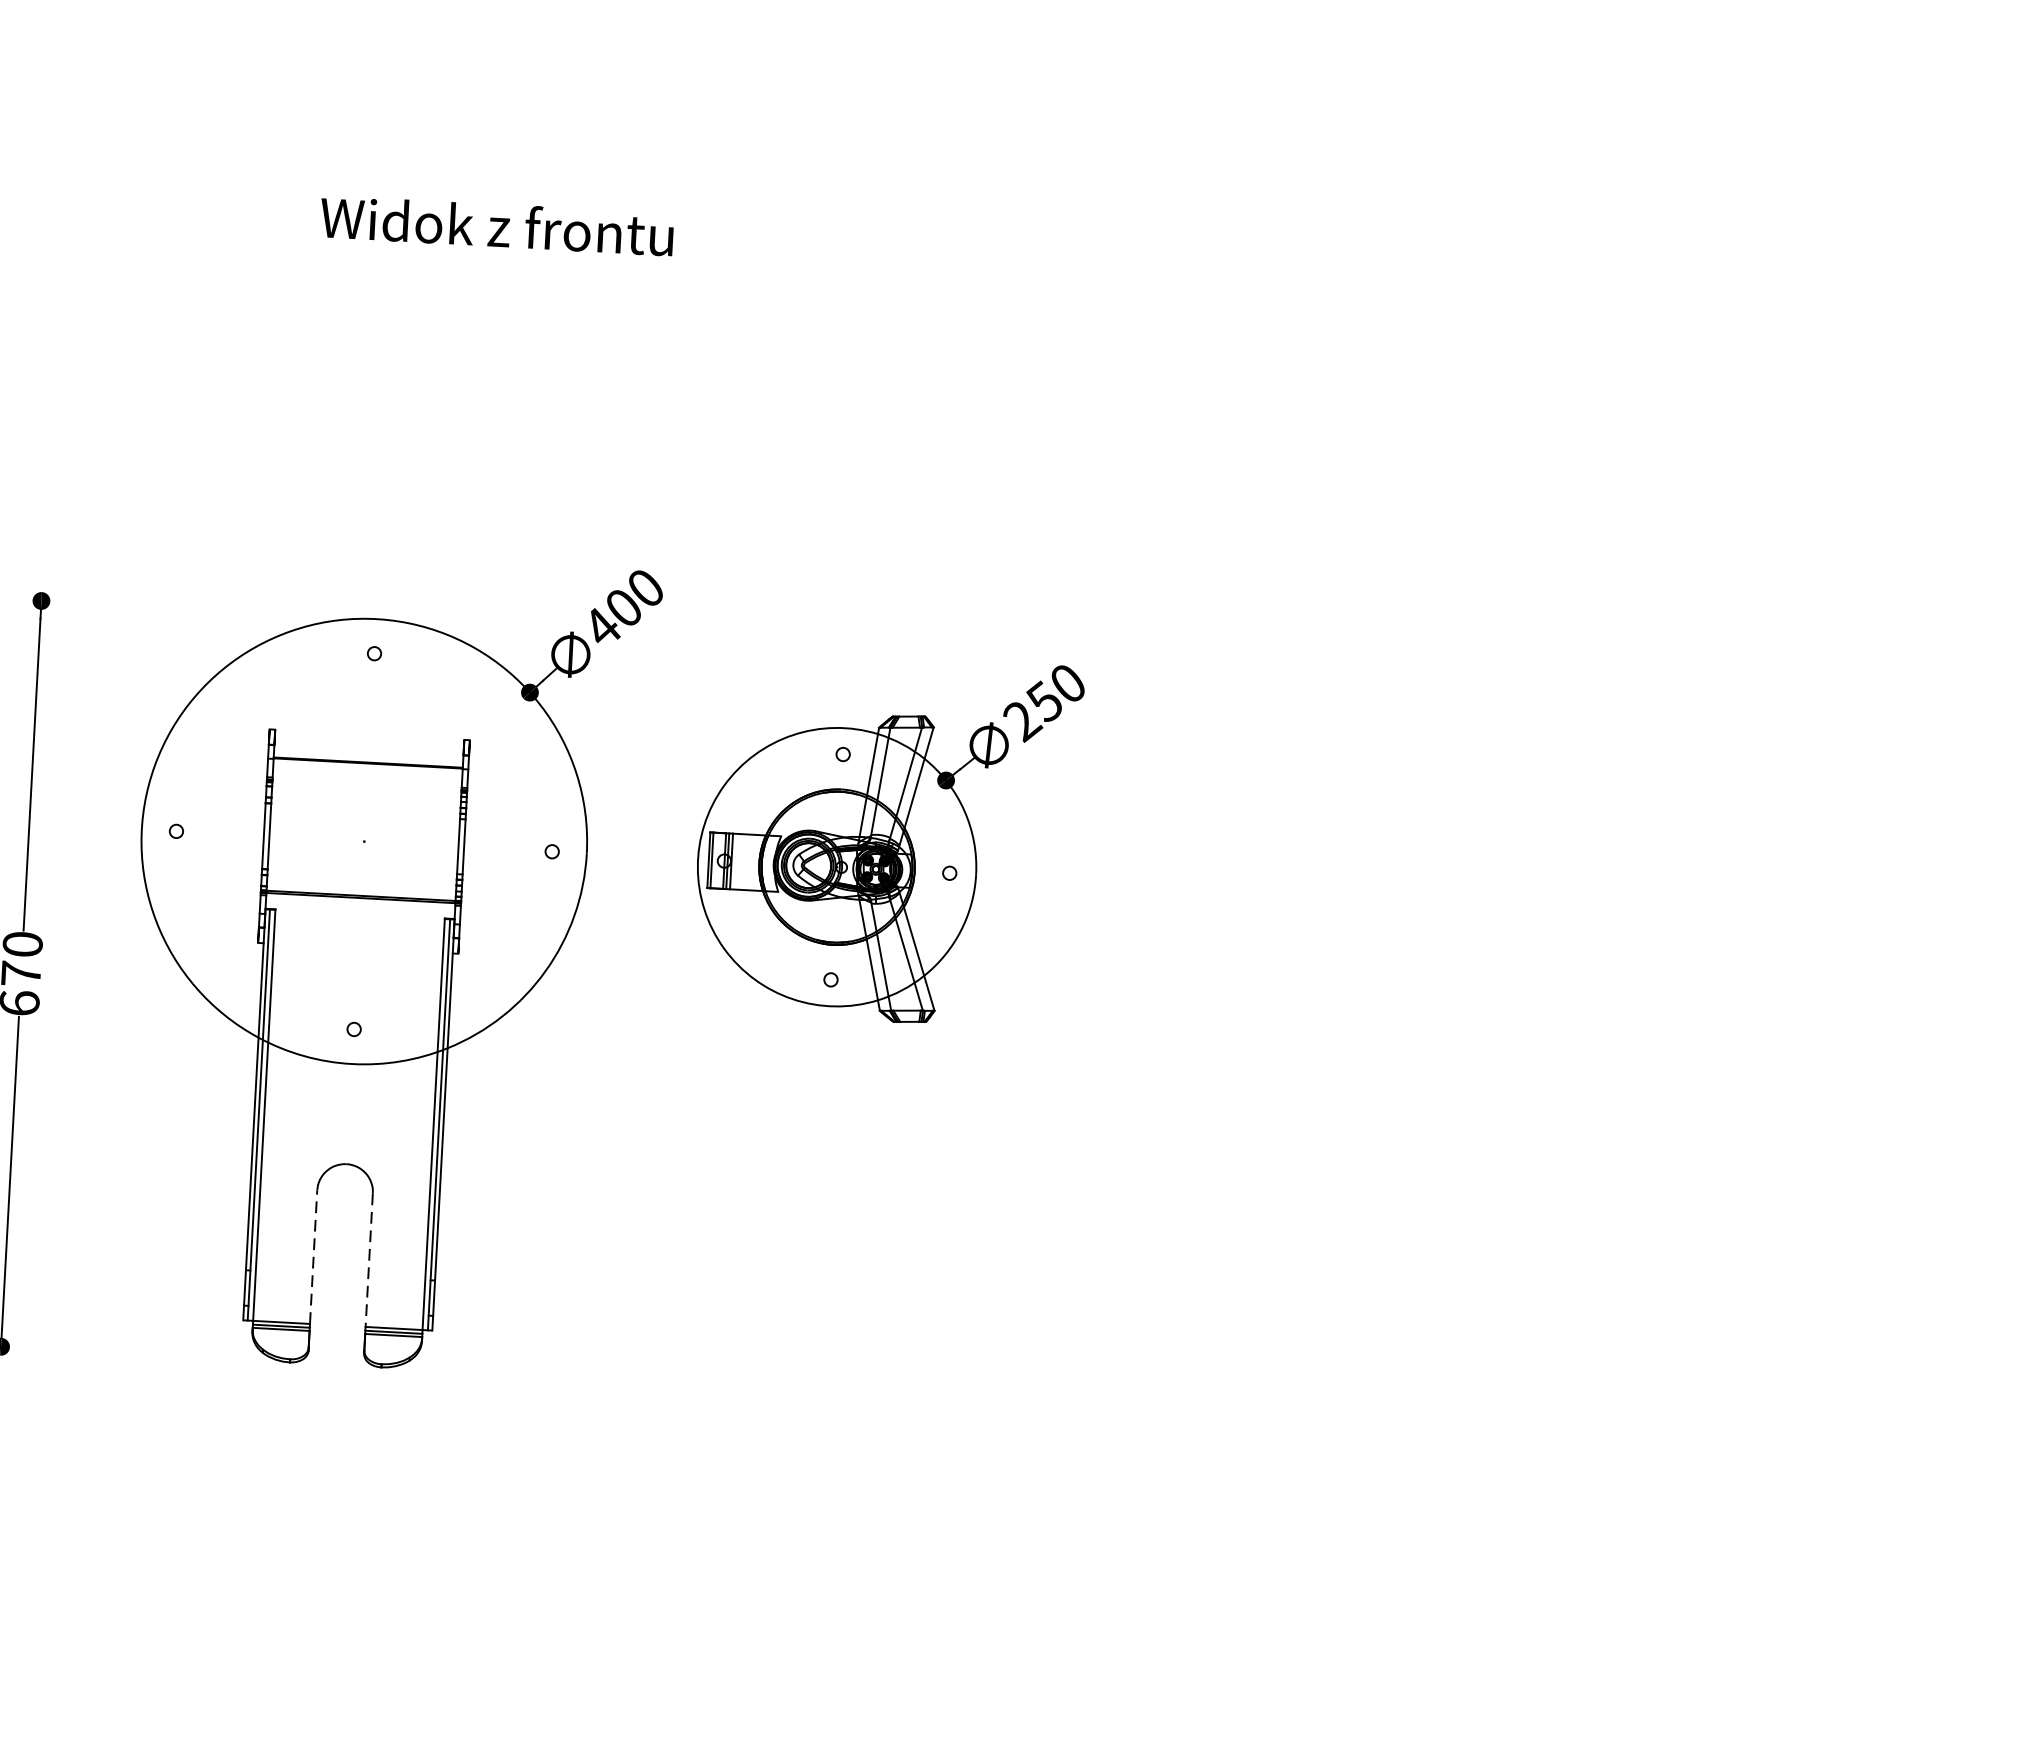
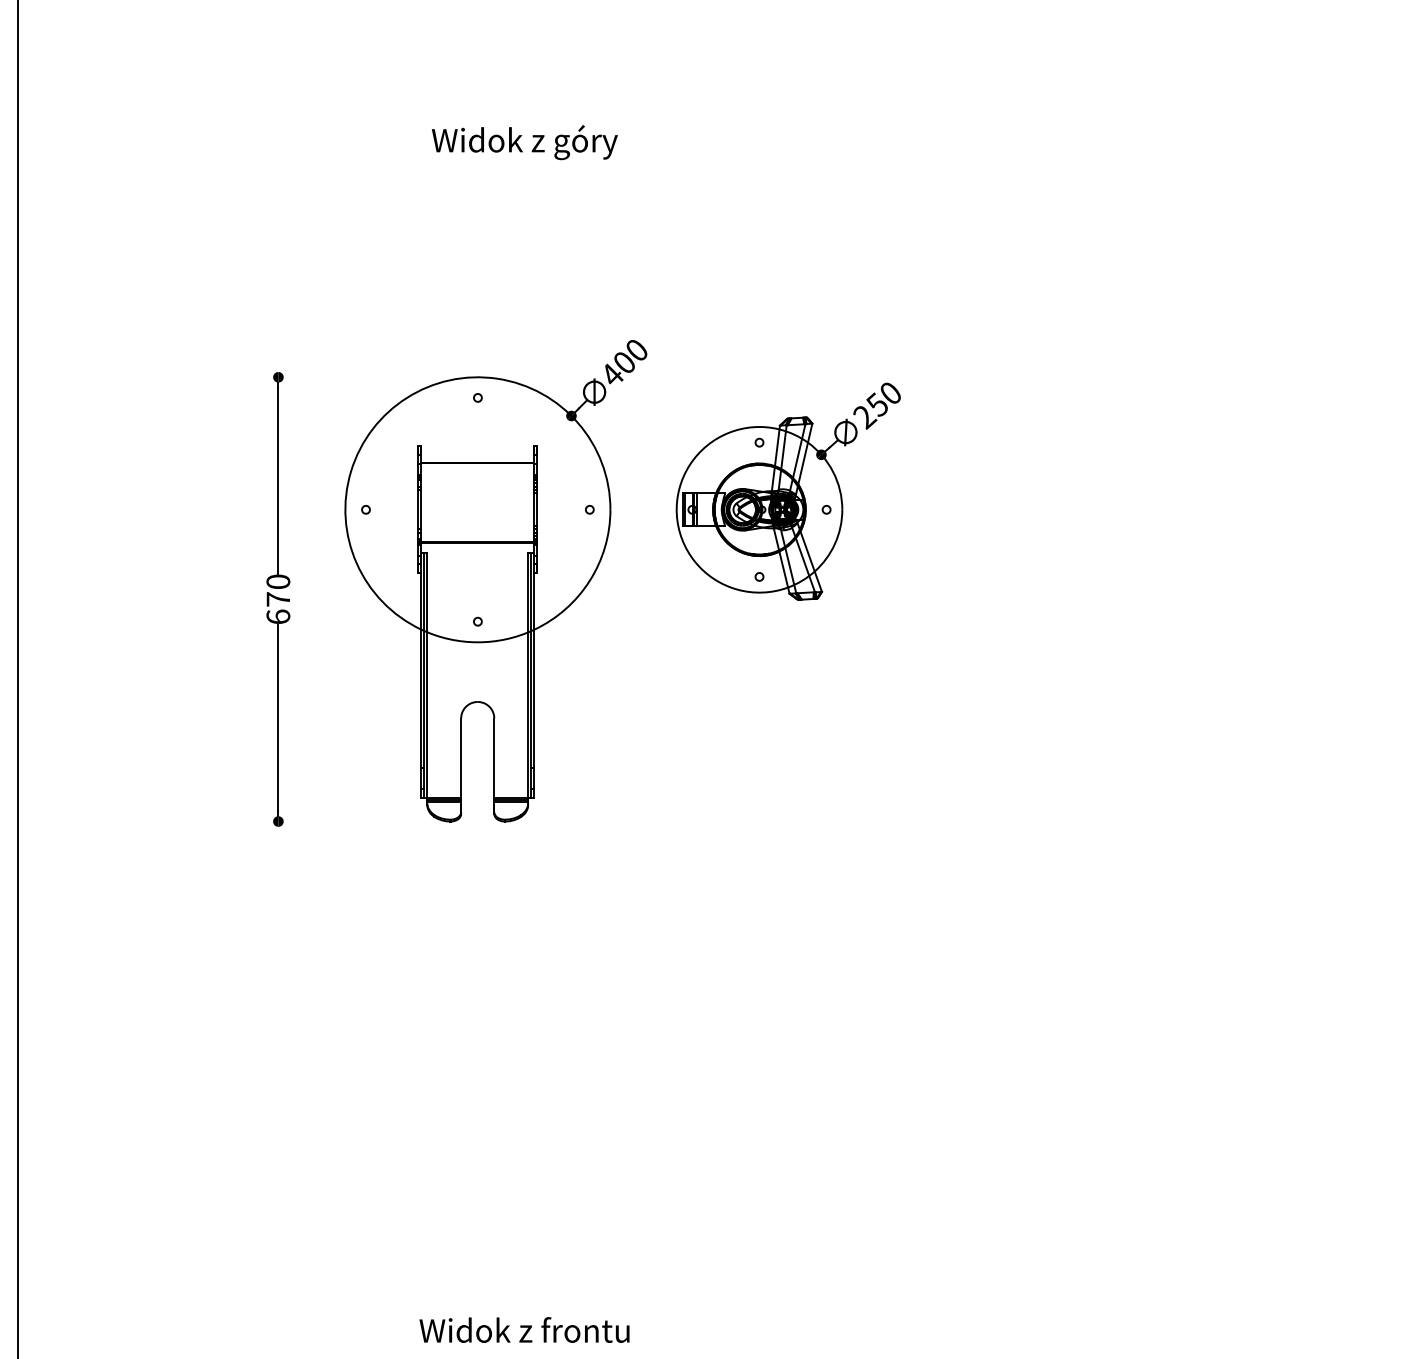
text: (598, 235) -> (597, 142), Widok z frontu -> Widok z góry
line: (314, 1257) -> (461, 758), dashed -> solid
line: (369, 1260) -> (494, 758), dashed -> solid

